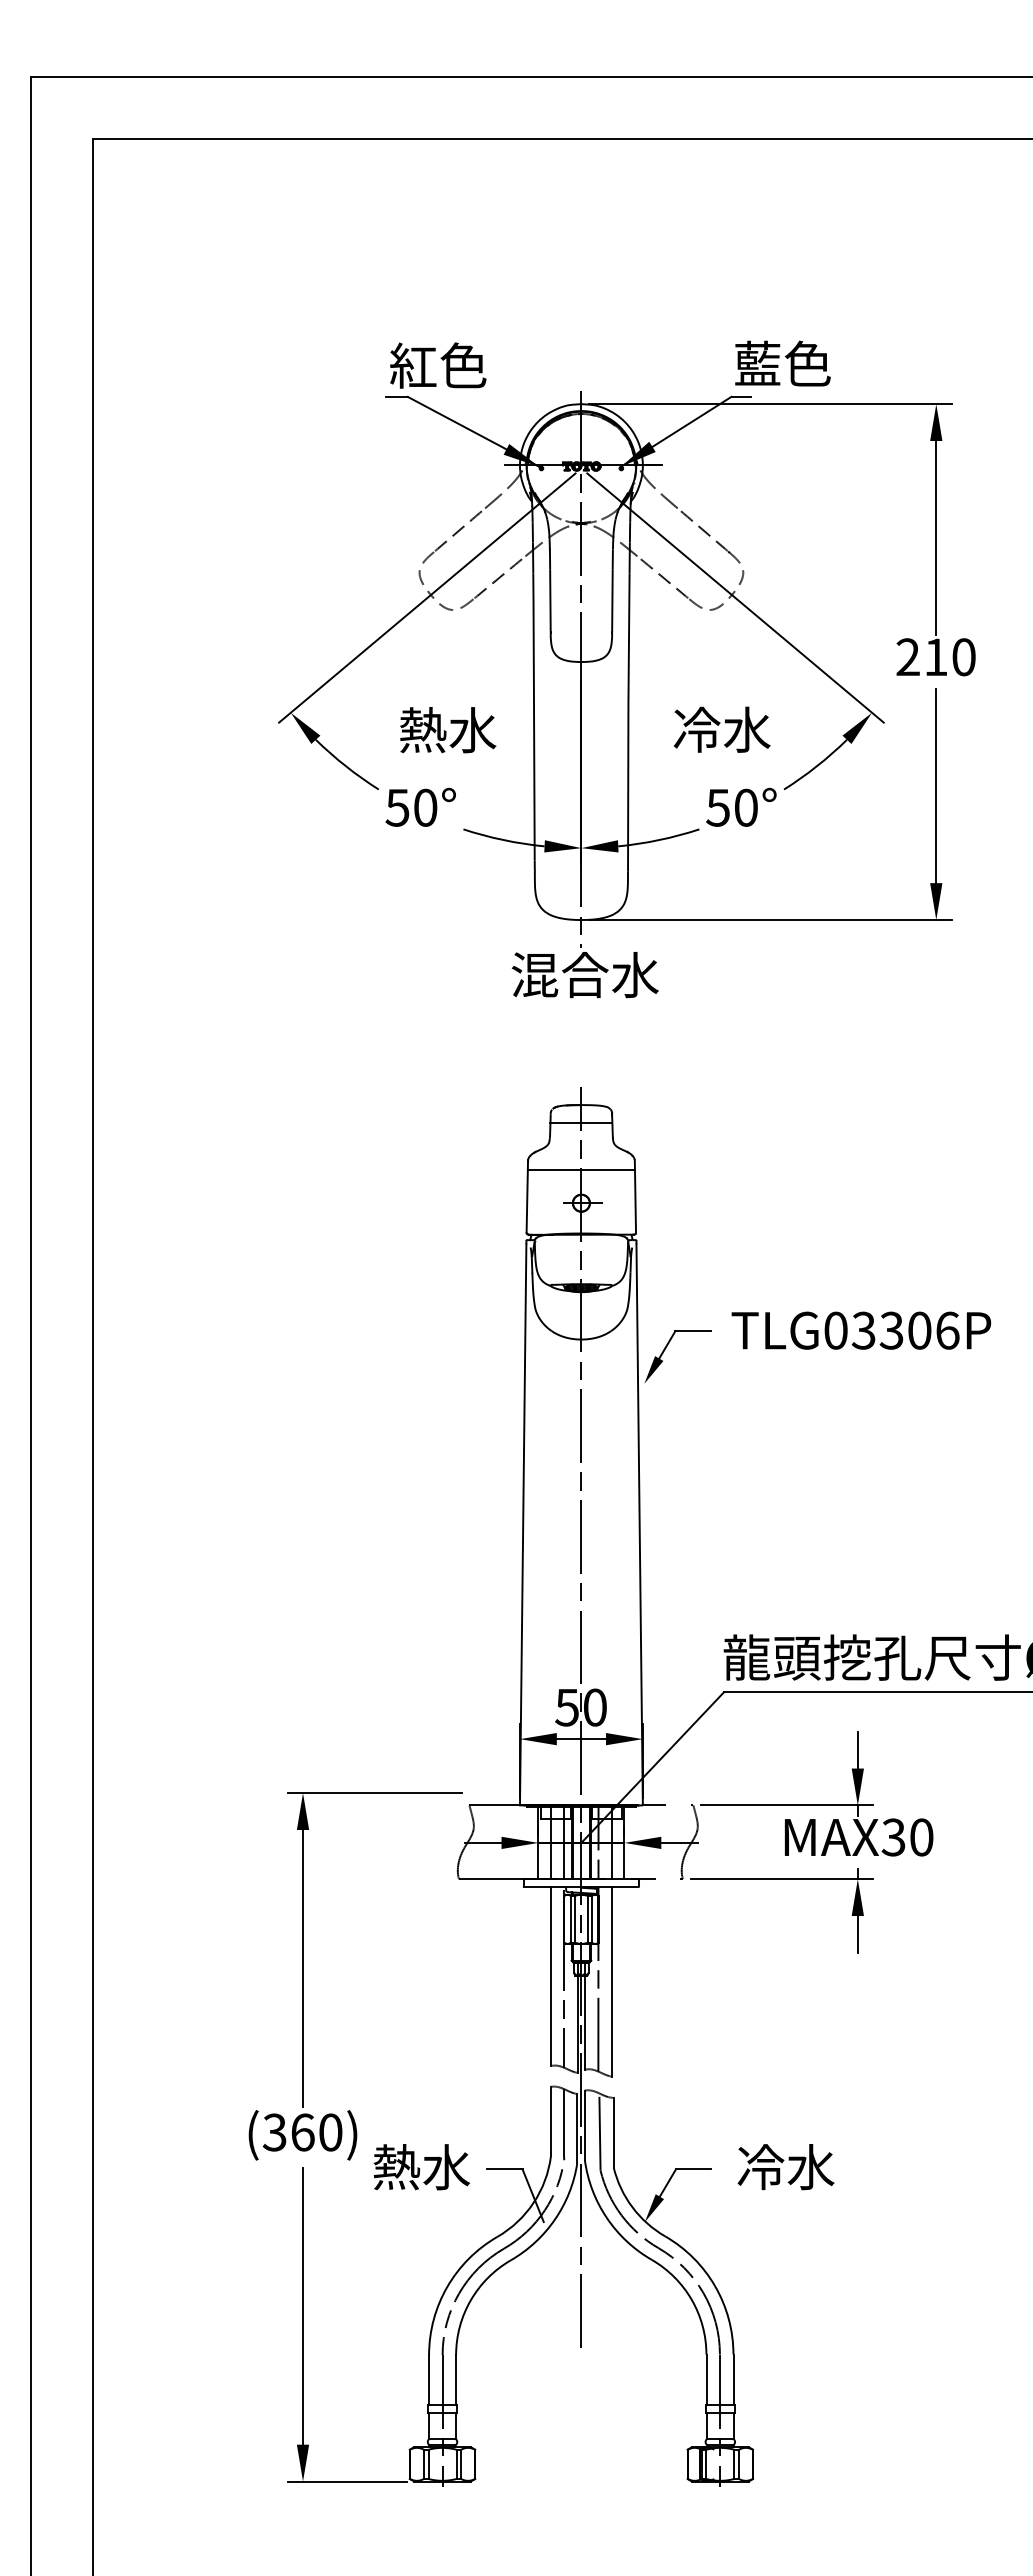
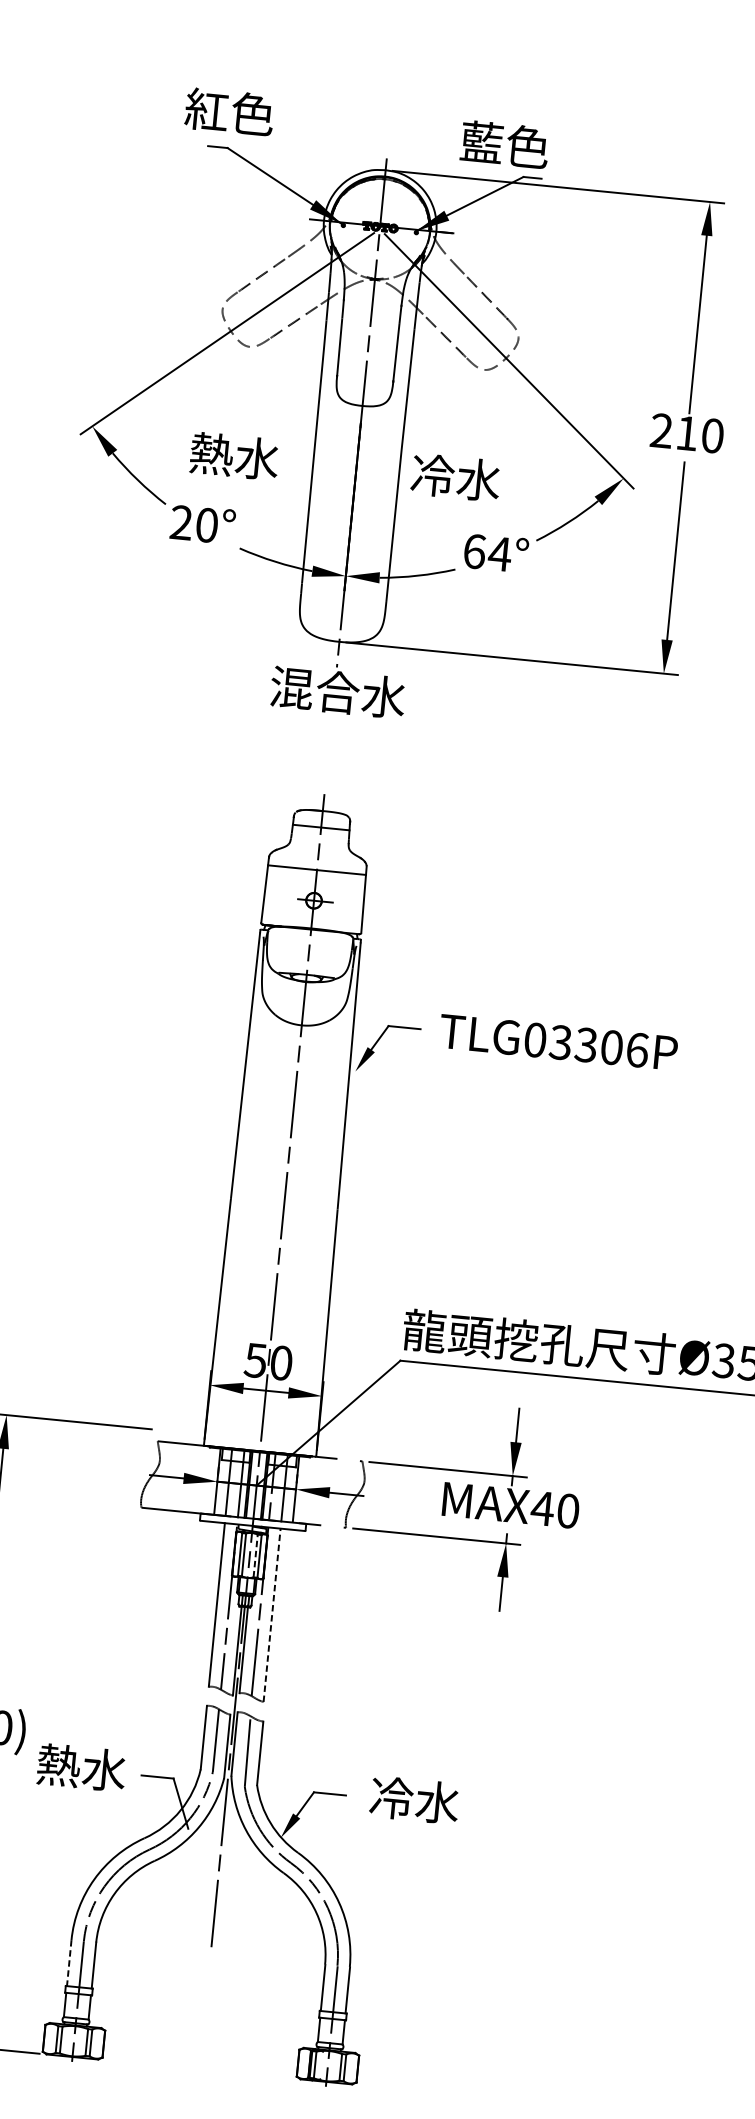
text: (782, 363) -> (504, 144), moved
text: (438, 365) -> (229, 111), moved
text: (721, 729) -> (455, 477), moved
text: (397, 807) -> (181, 522), 50° -> 20°
text: (732, 807) -> (487, 552), 50° -> 64°
hatch: (581, 1288) -> (306, 978), removed
text: (893, 1837) -> (542, 1508), MAX30 -> MAX40
line: (587, 1918) -> (255, 1555), solid -> dashed
line: (611, 1981) -> (271, 1614), solid -> dashed
line: (429, 2380) -> (69, 1963), solid -> dashed

